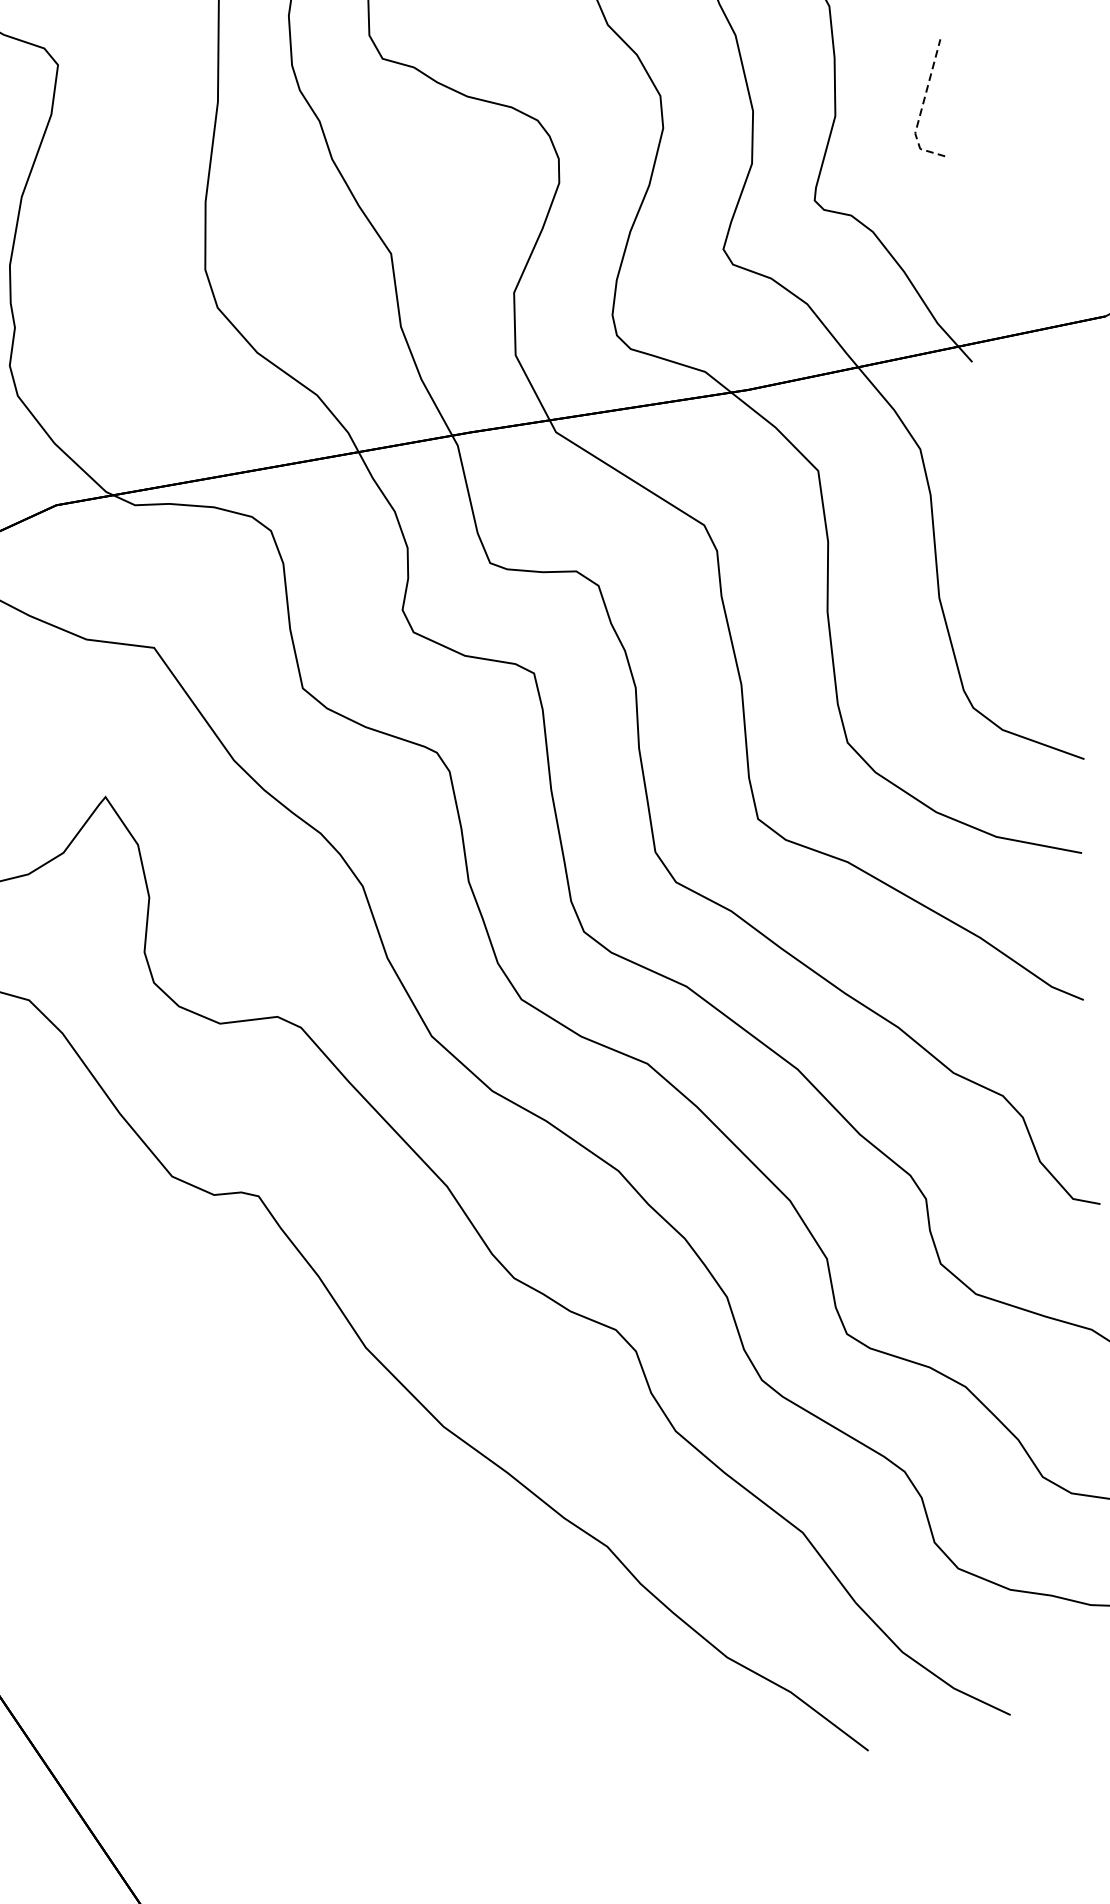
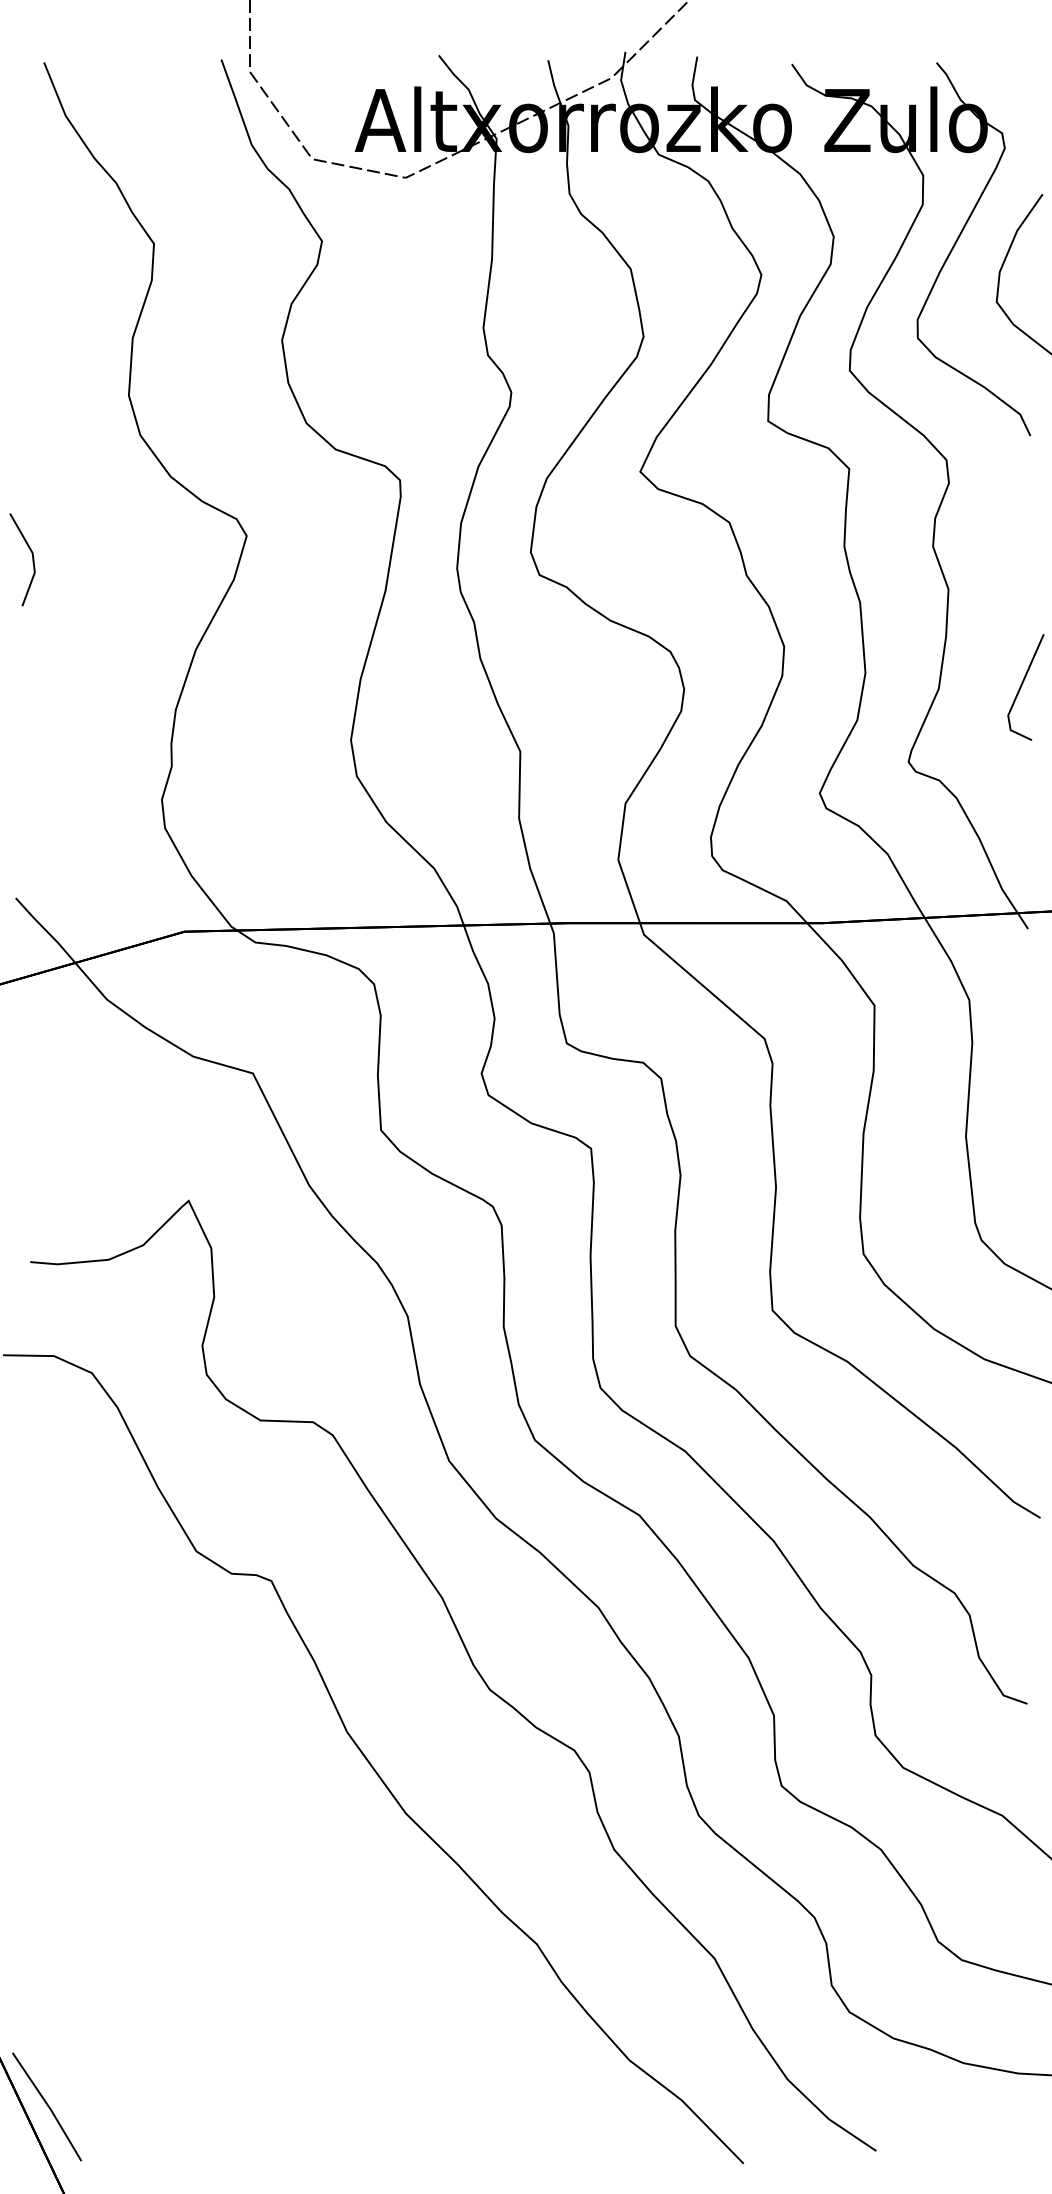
line: (921, 108) -> (1017, 693), dashed -> solid
line: (101, 1803) -> (46, 2105), added

